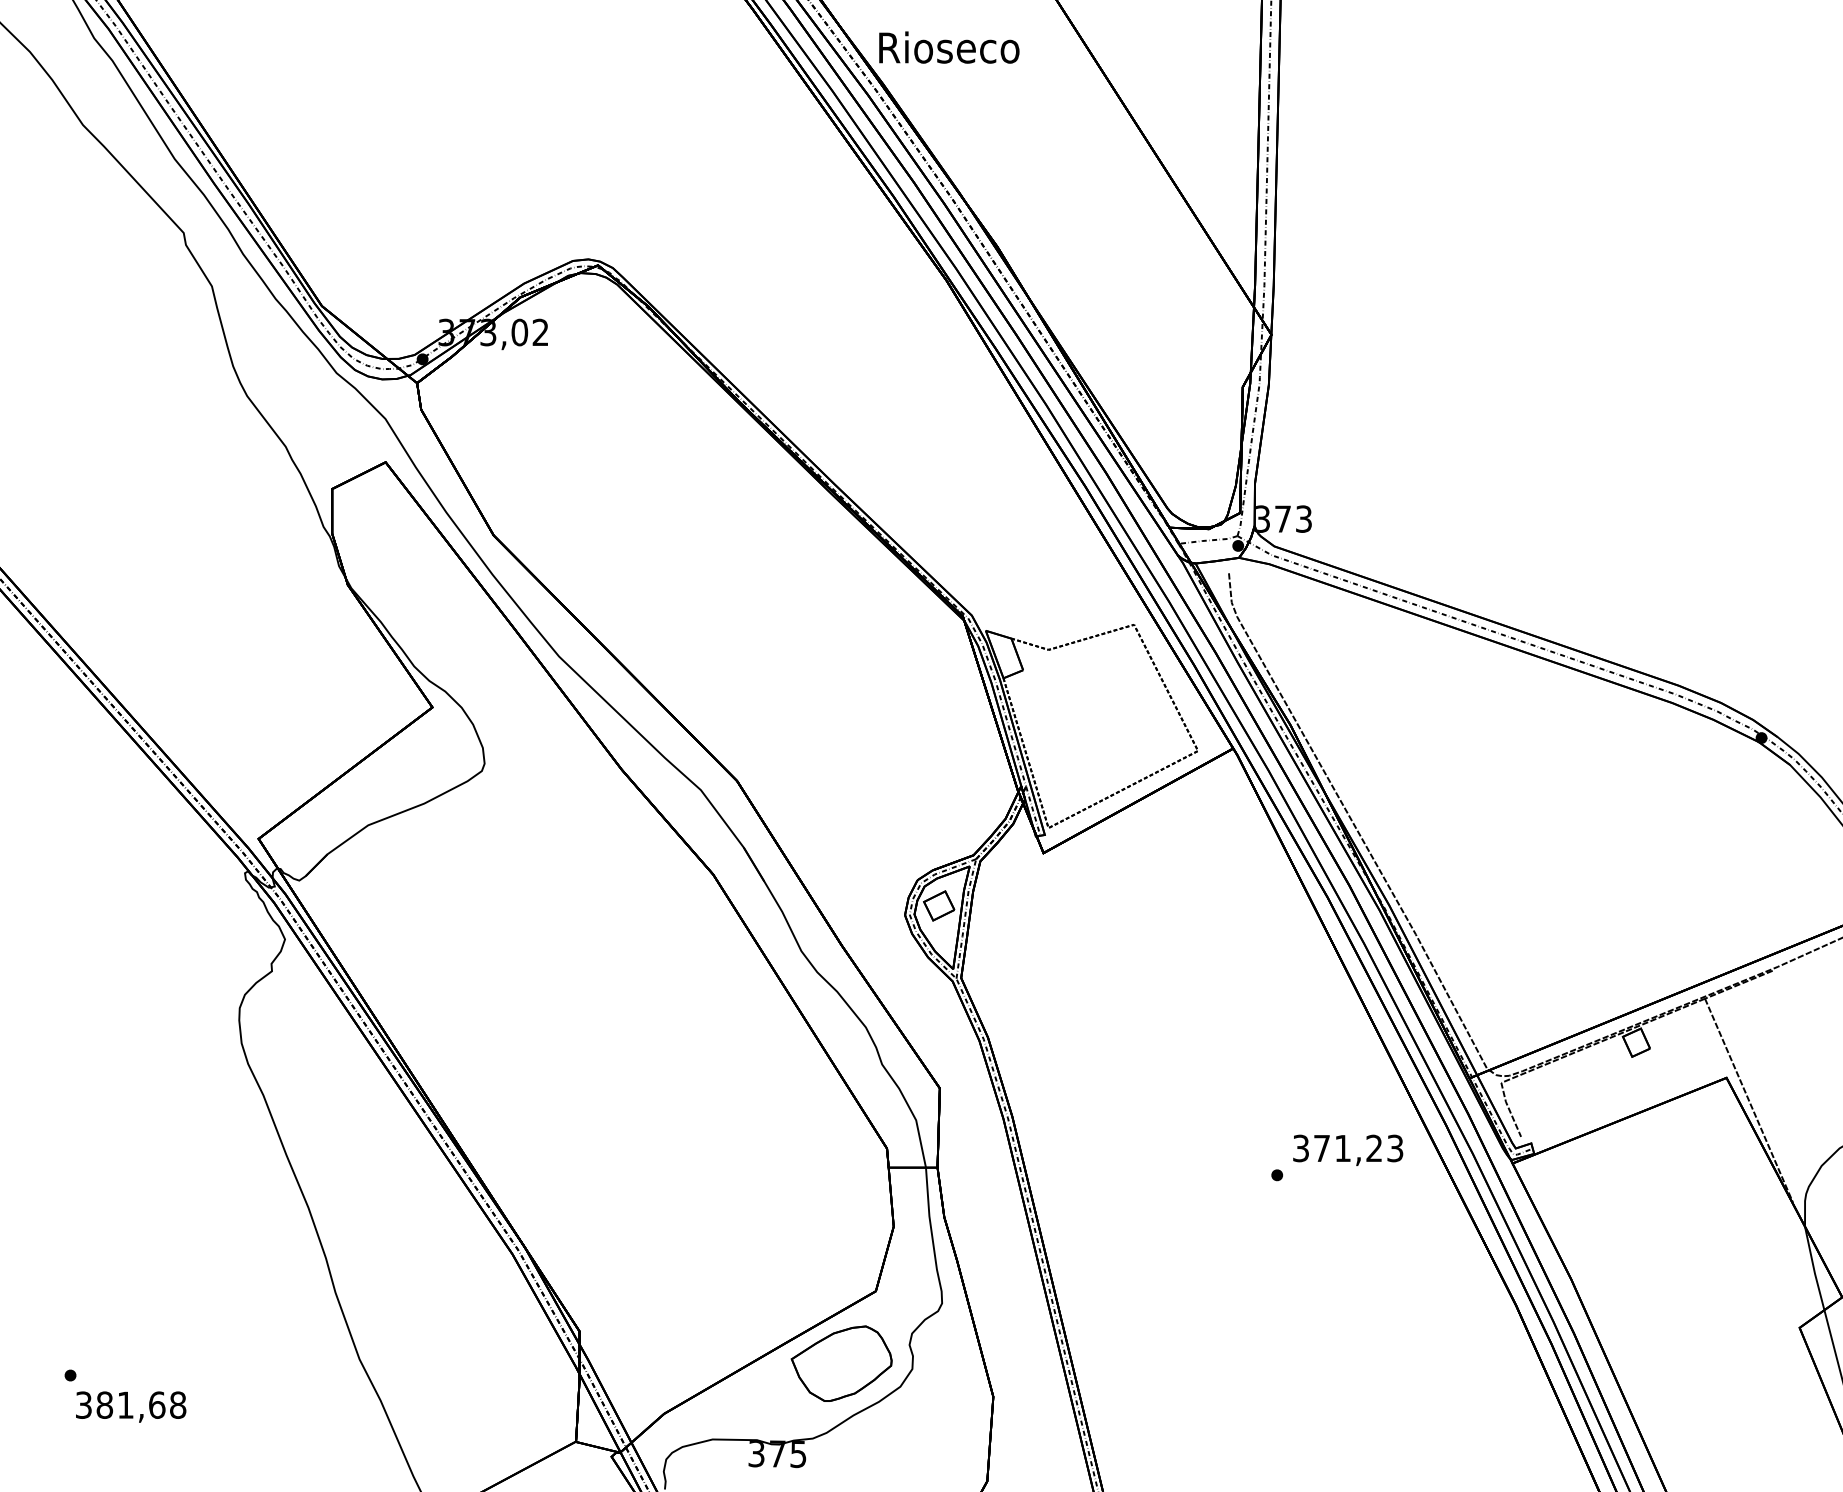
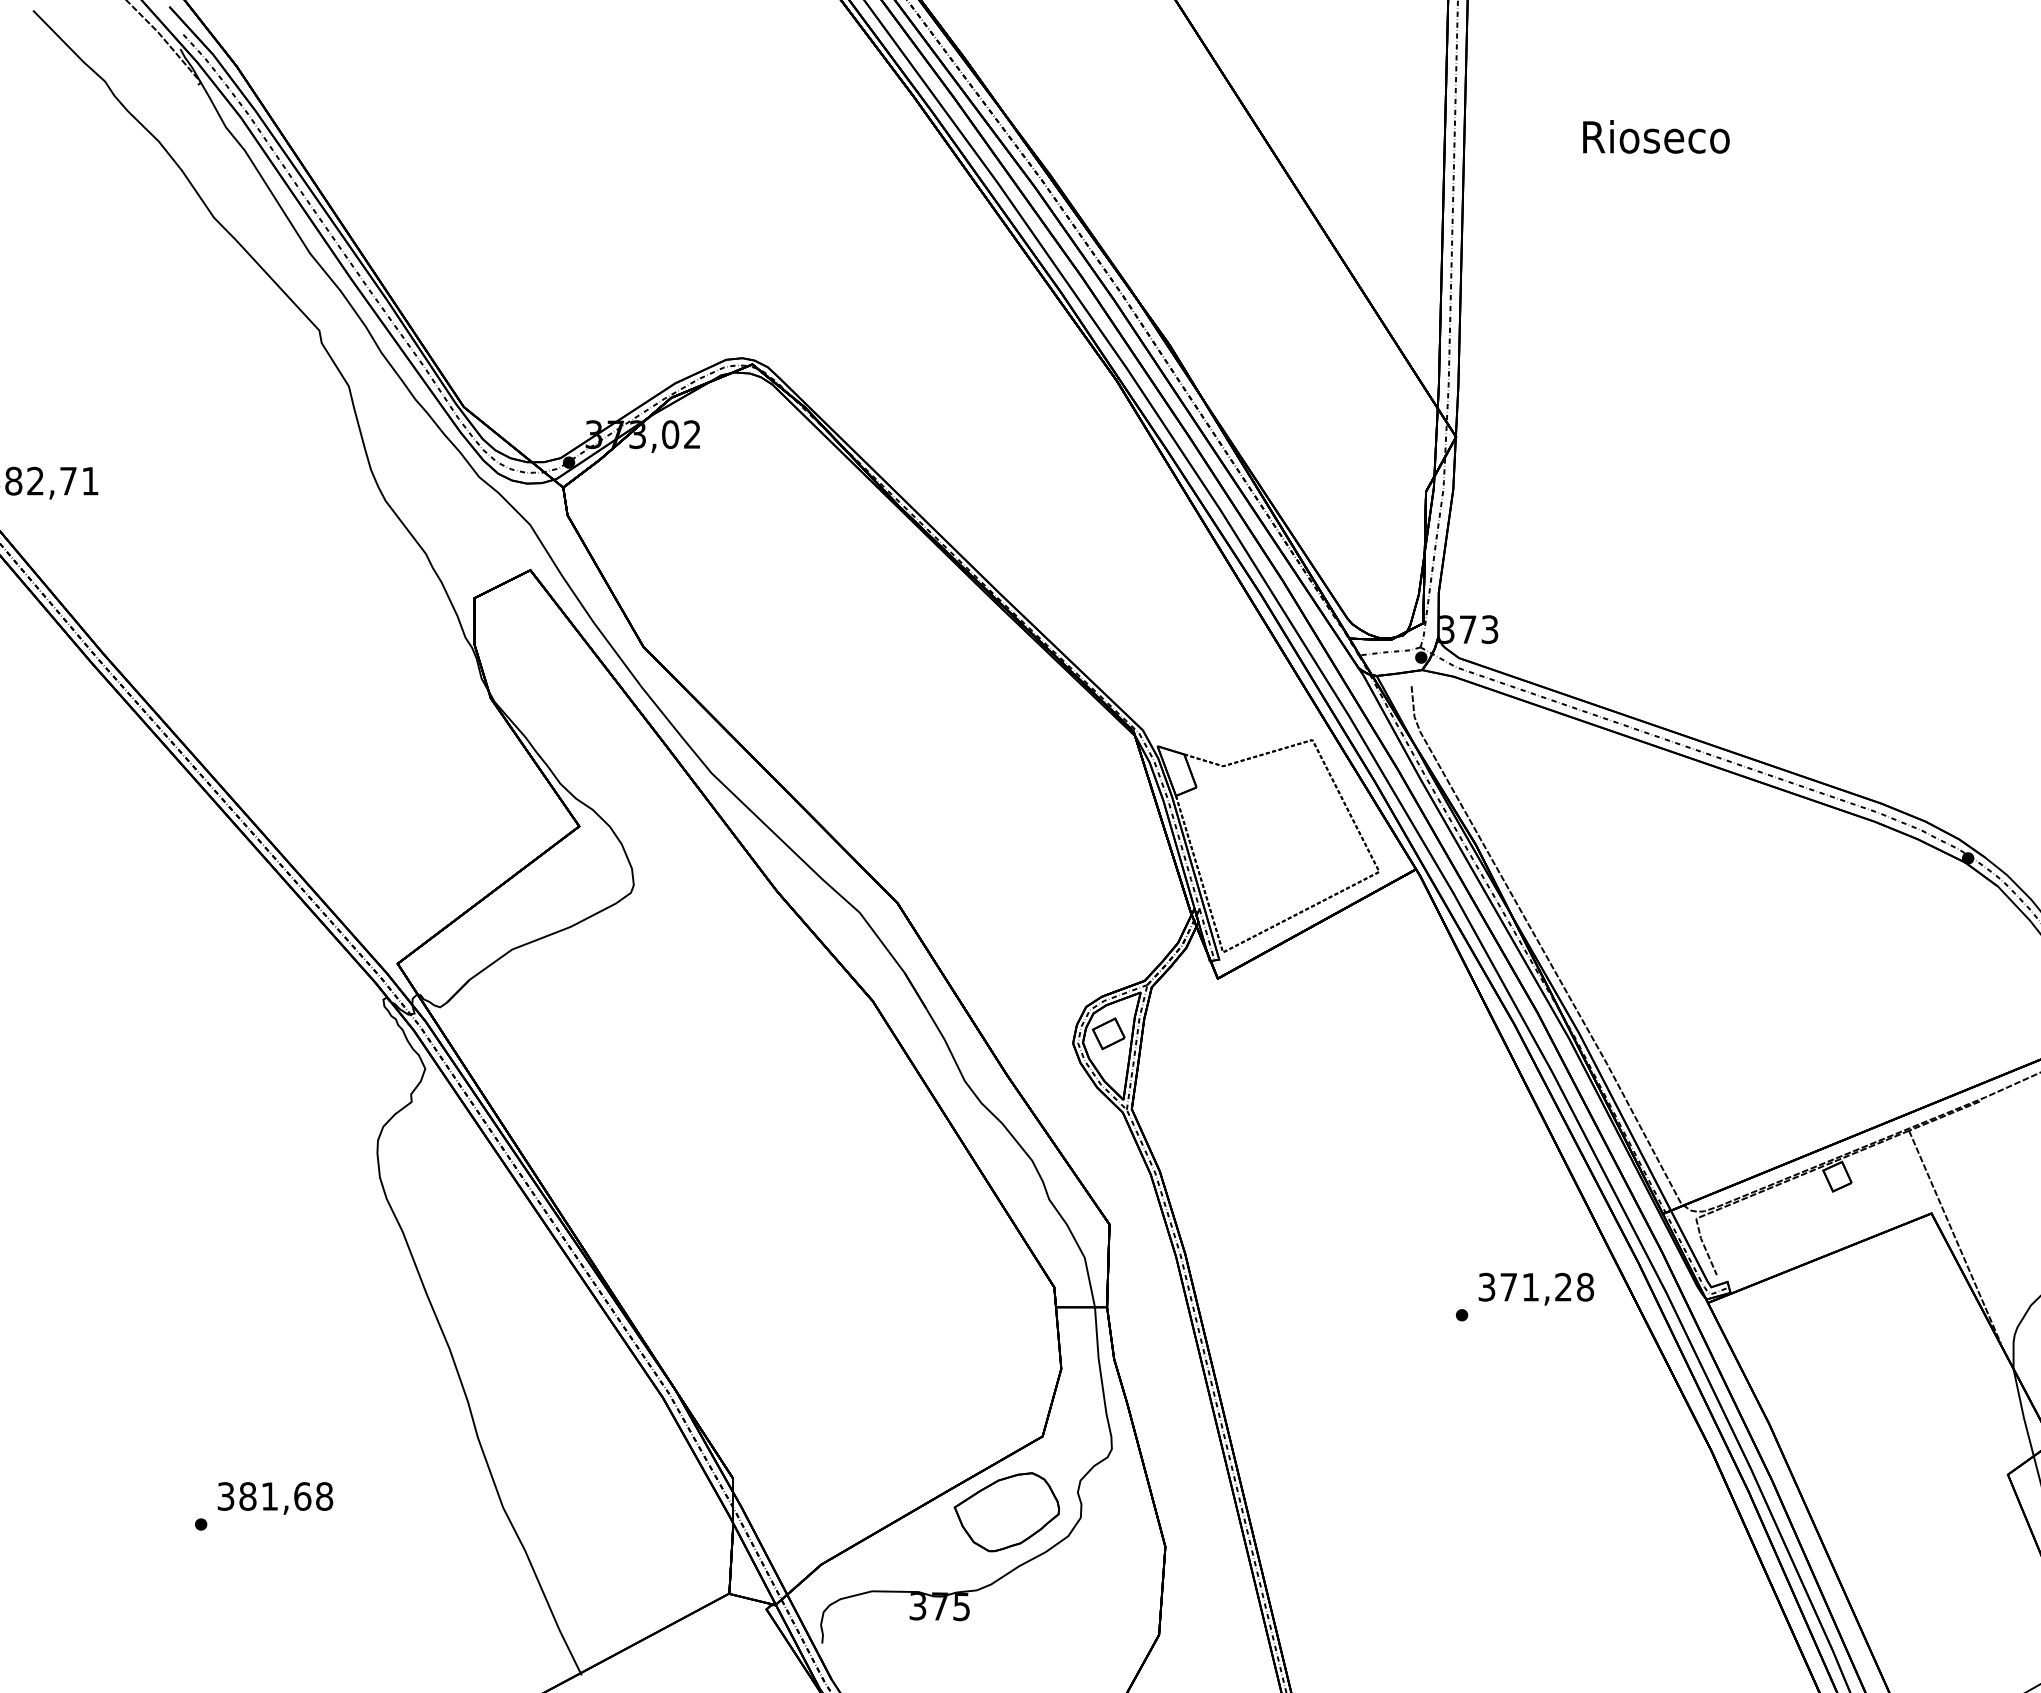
text: (949, 47) -> (1656, 136), moved
text: (1395, 1148) -> (1585, 1287), 371,23 -> 371,28
text: (131, 1407) -> (275, 1498), moved

